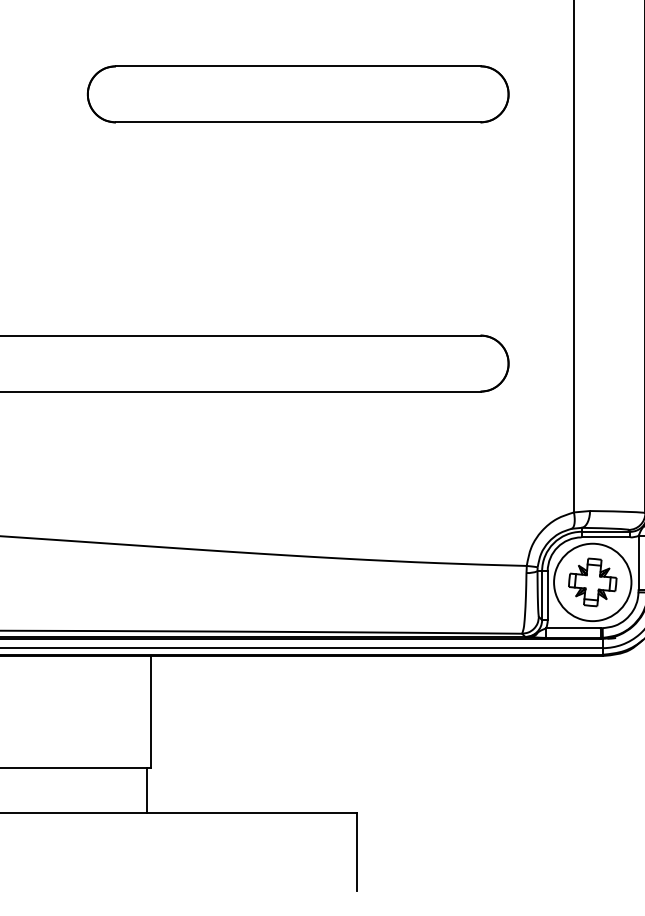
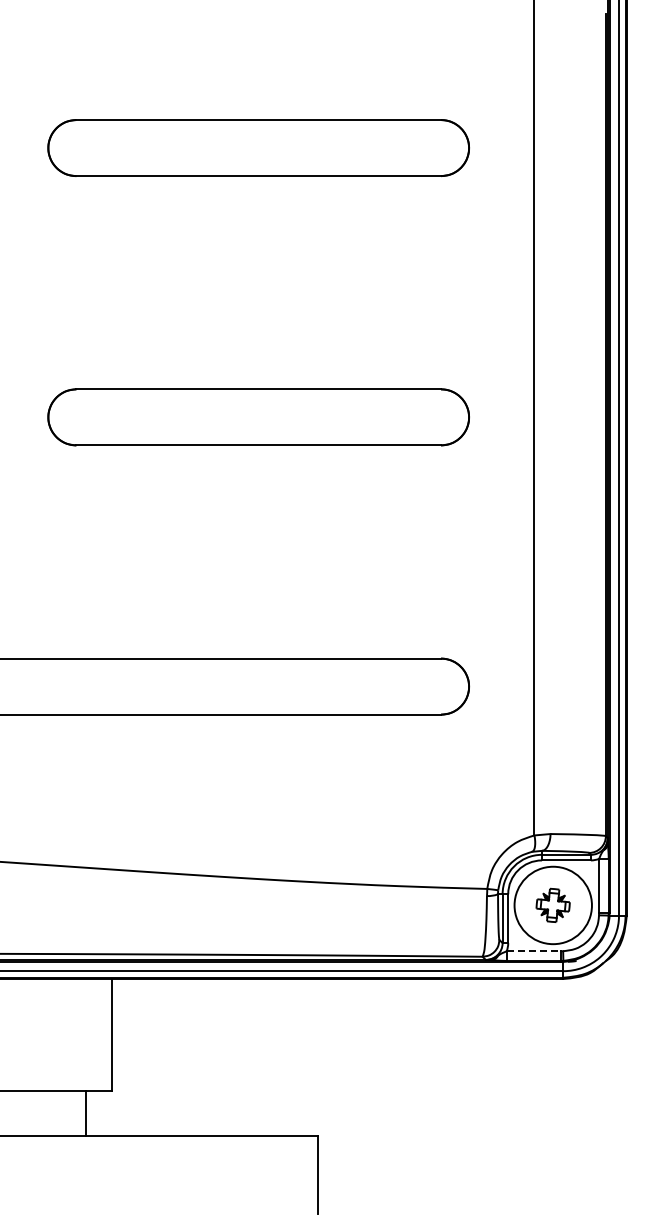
part: (592, 582) -> (552, 905), size x0.7
line: (574, 628) -> (534, 951), solid -> dashed
line: (147, 789) -> (85, 1112), moved

